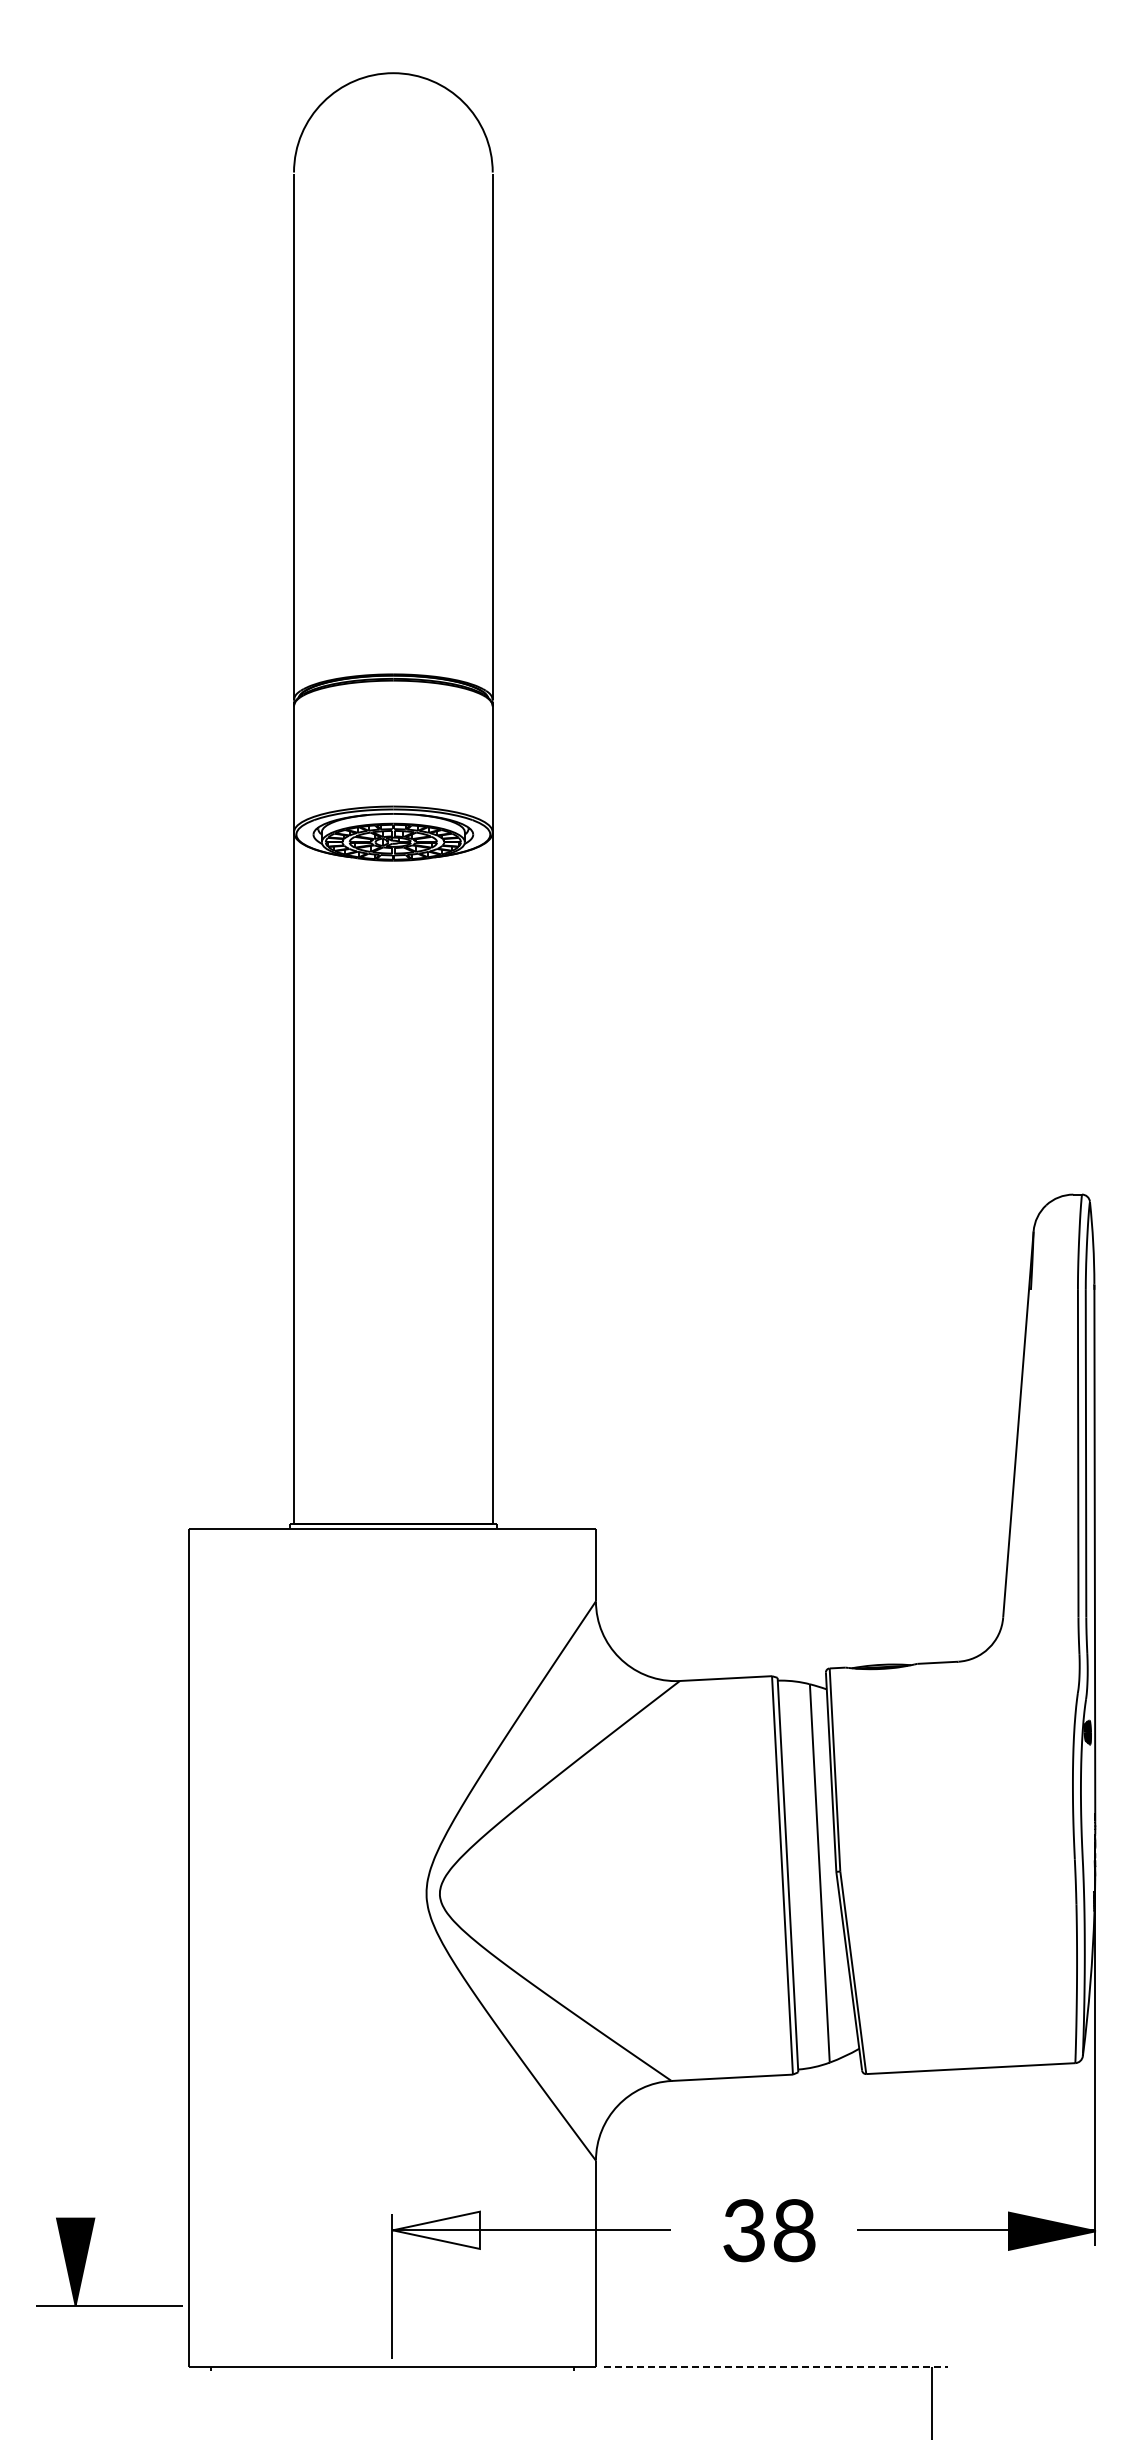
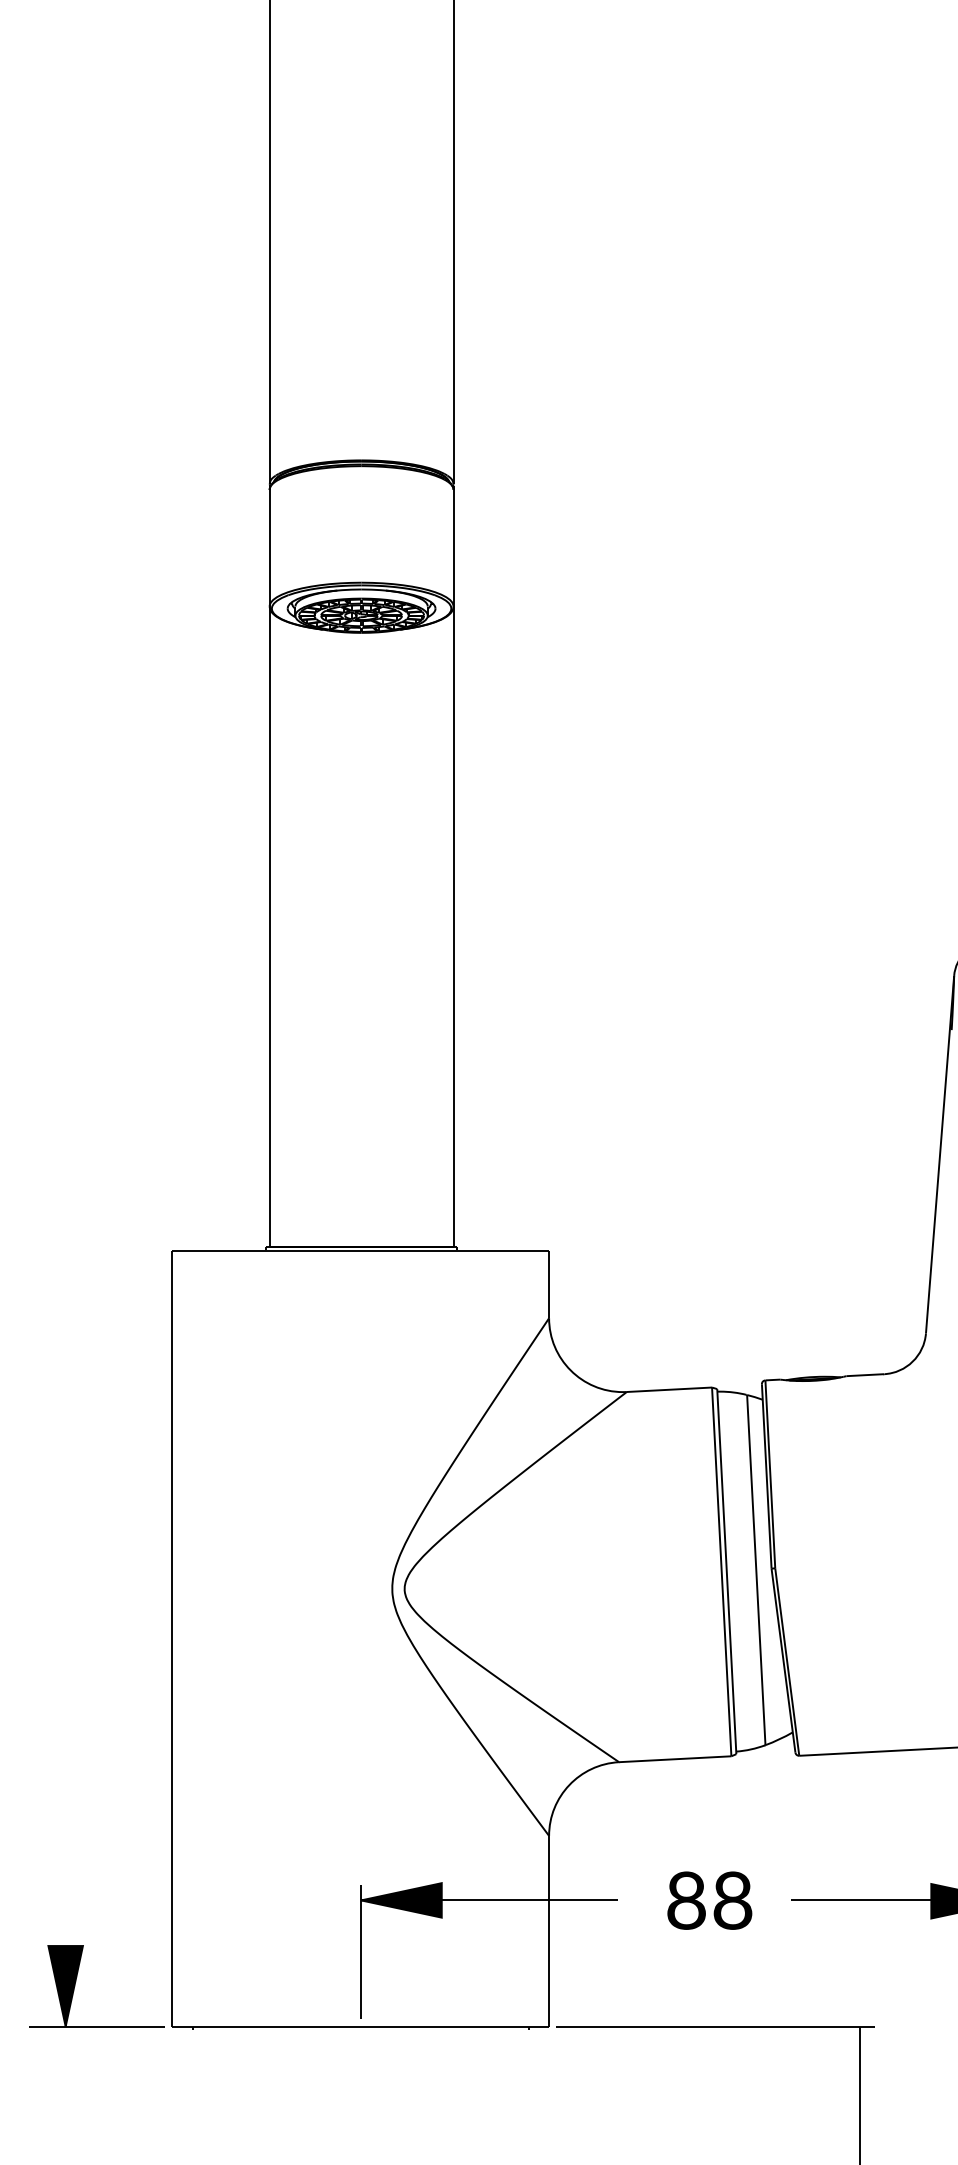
fill: (435, 2229) -> (400, 1899), added
text: (744, 2230) -> (686, 1900), 38 -> 88
part: (87, 2256) -> (76, 1981), moved
line: (776, 2366) -> (716, 2026), dashed -> solid

